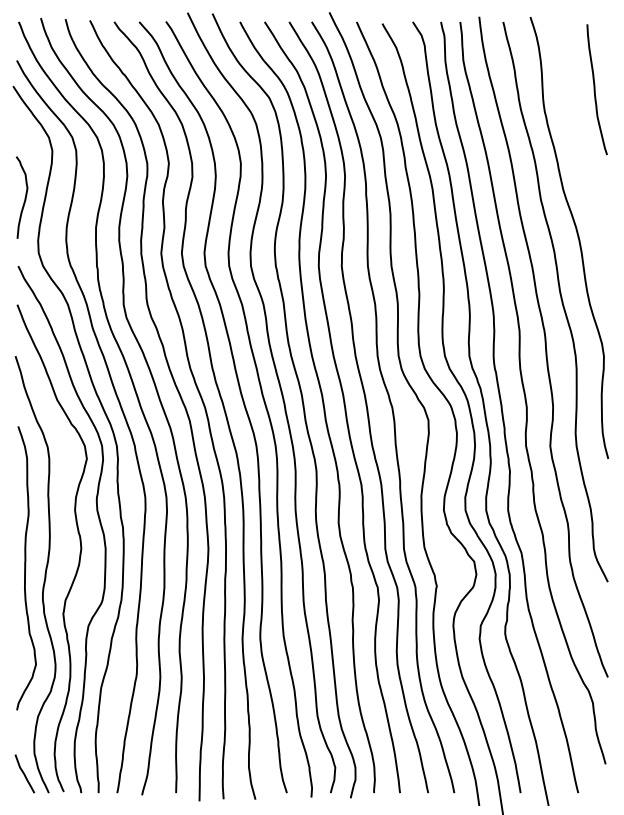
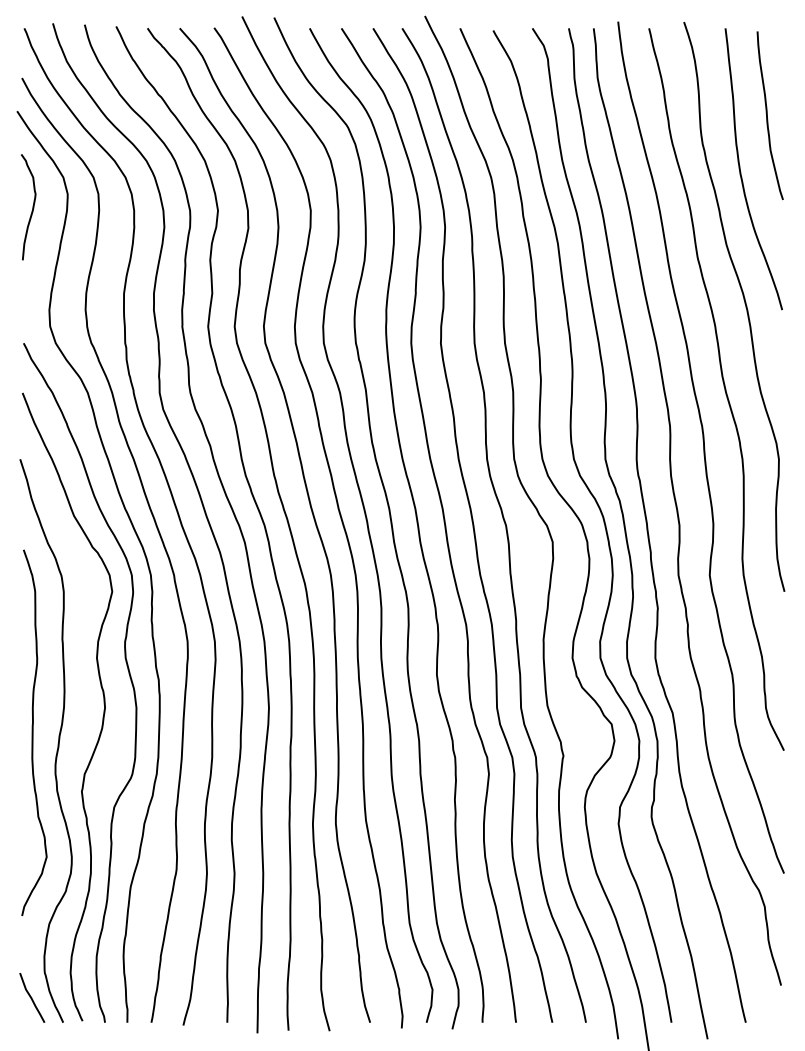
curve: (575, 135) -> (742, 174), added
curve: (24, 197) -> (31, 207), moved

